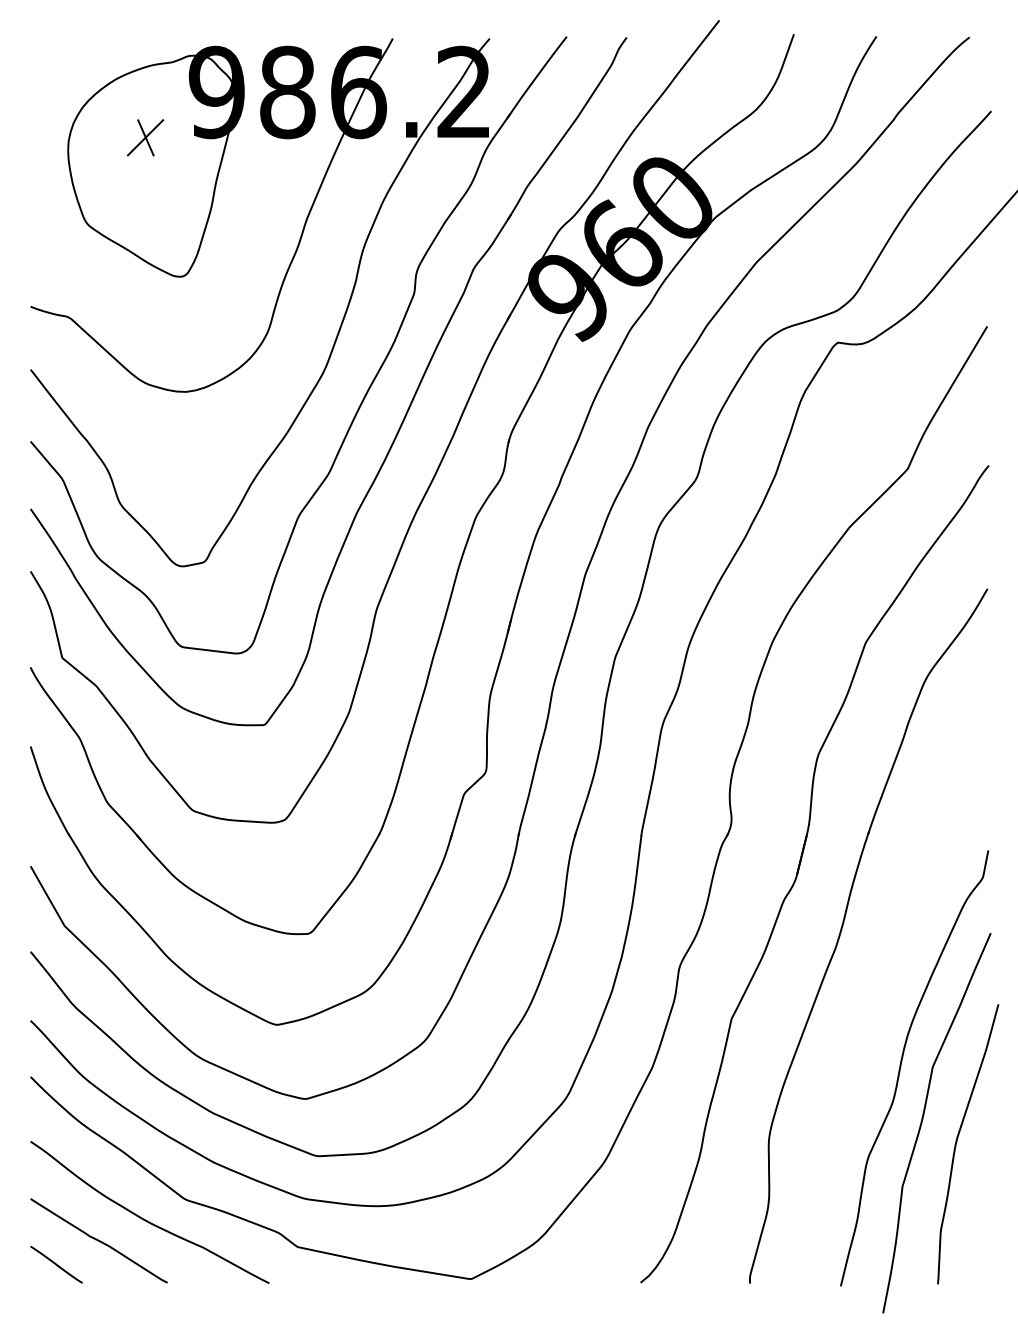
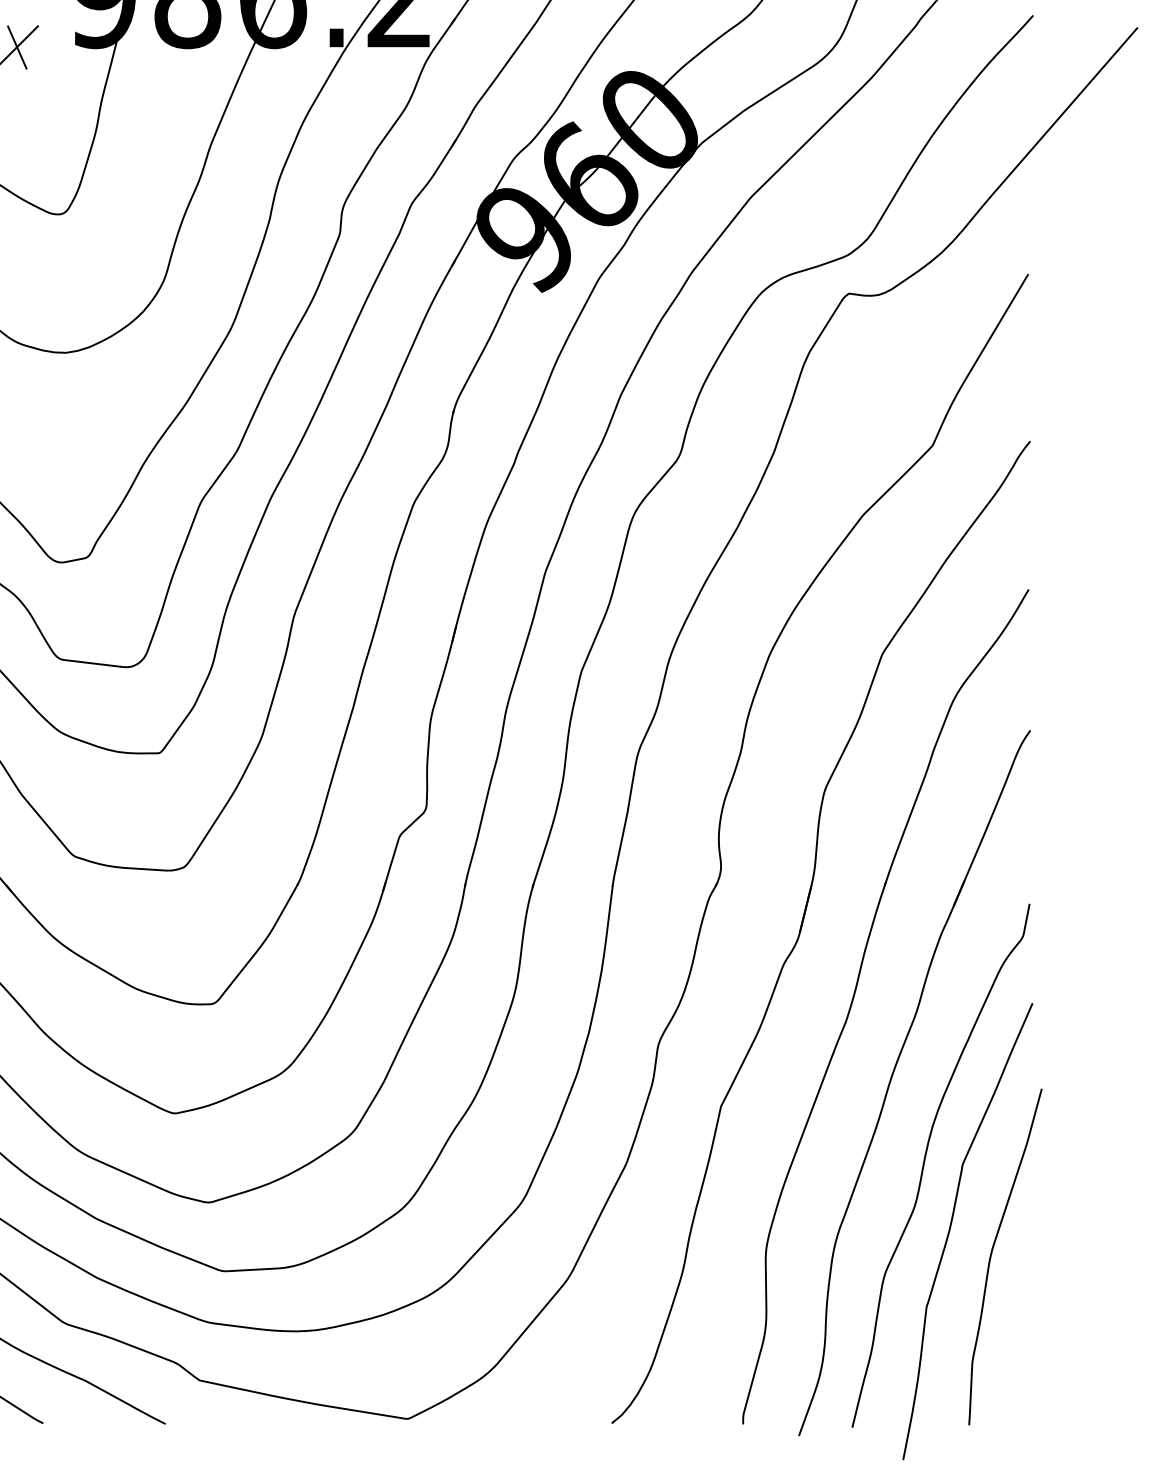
part: (875, 992) -> (894, 1074), added

